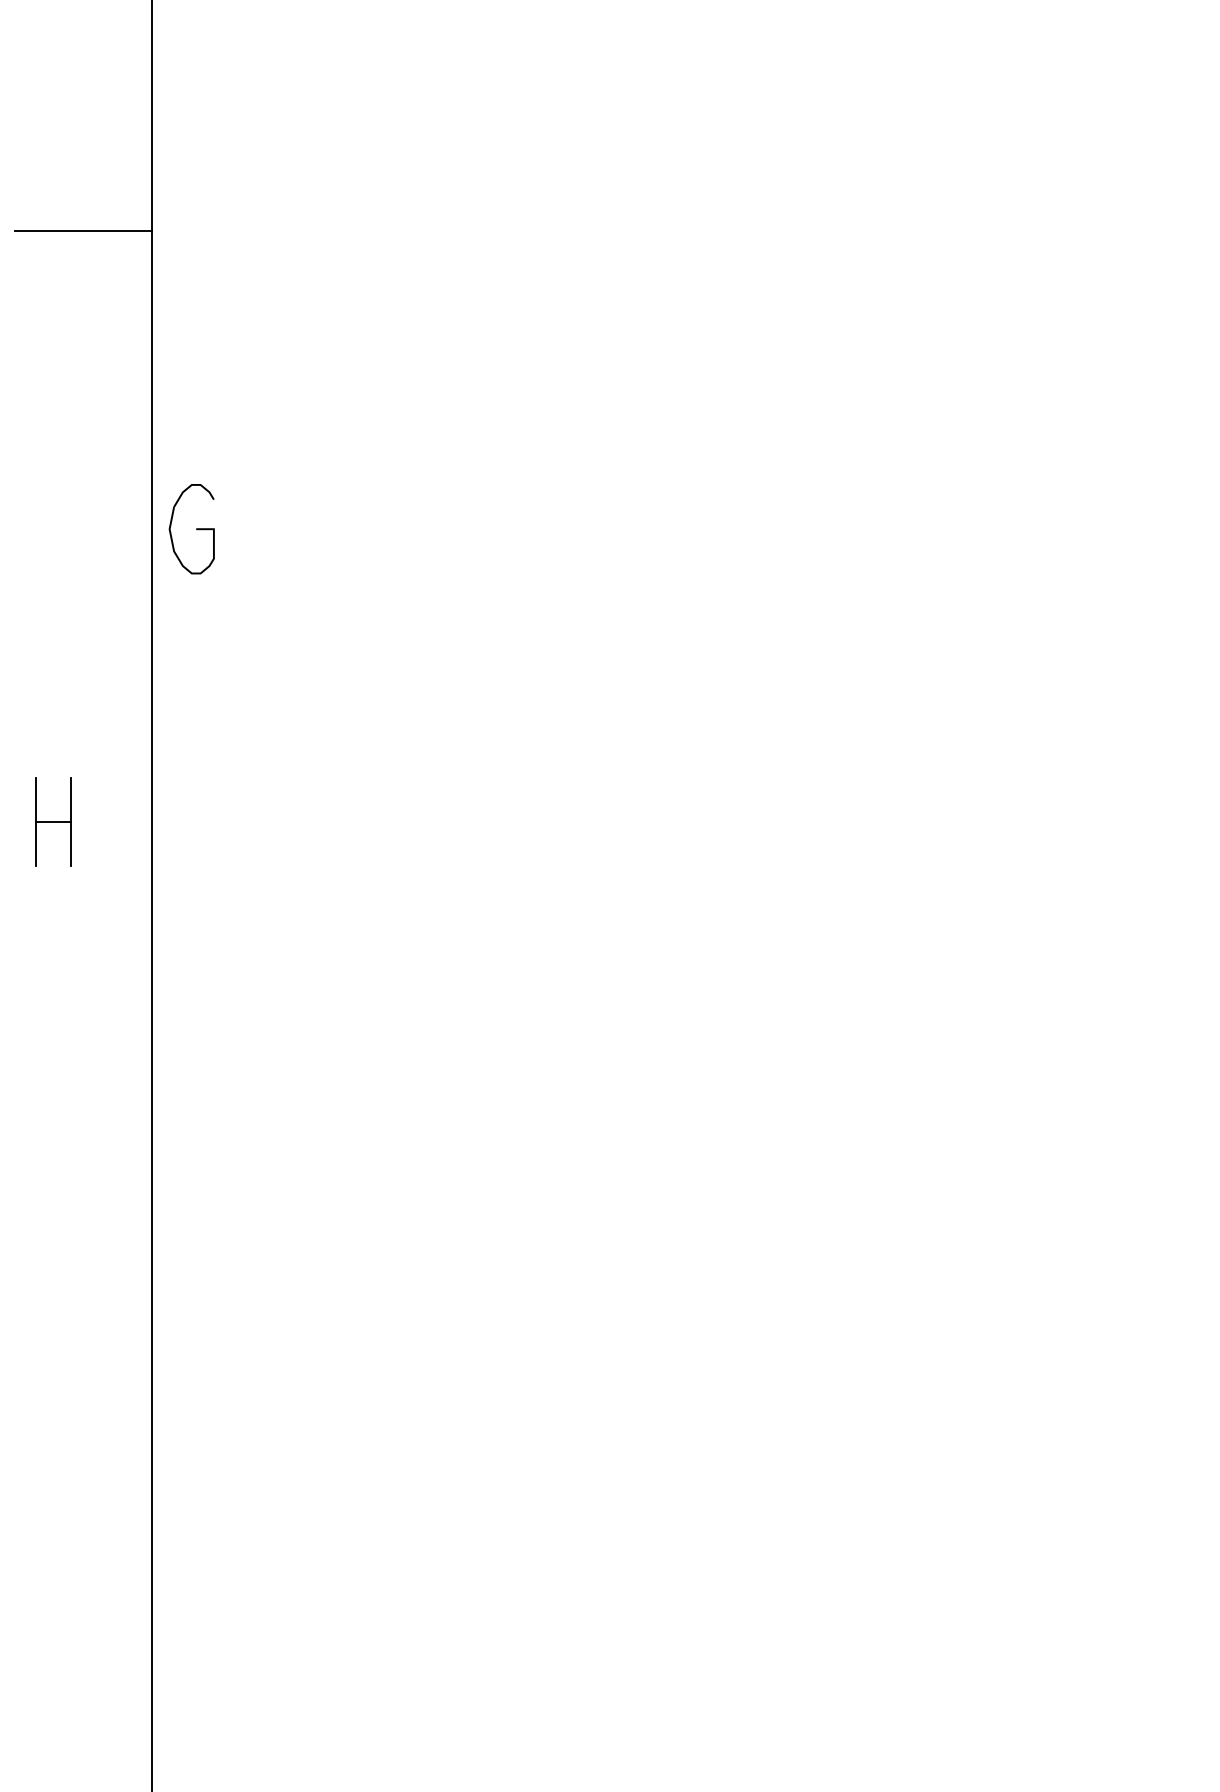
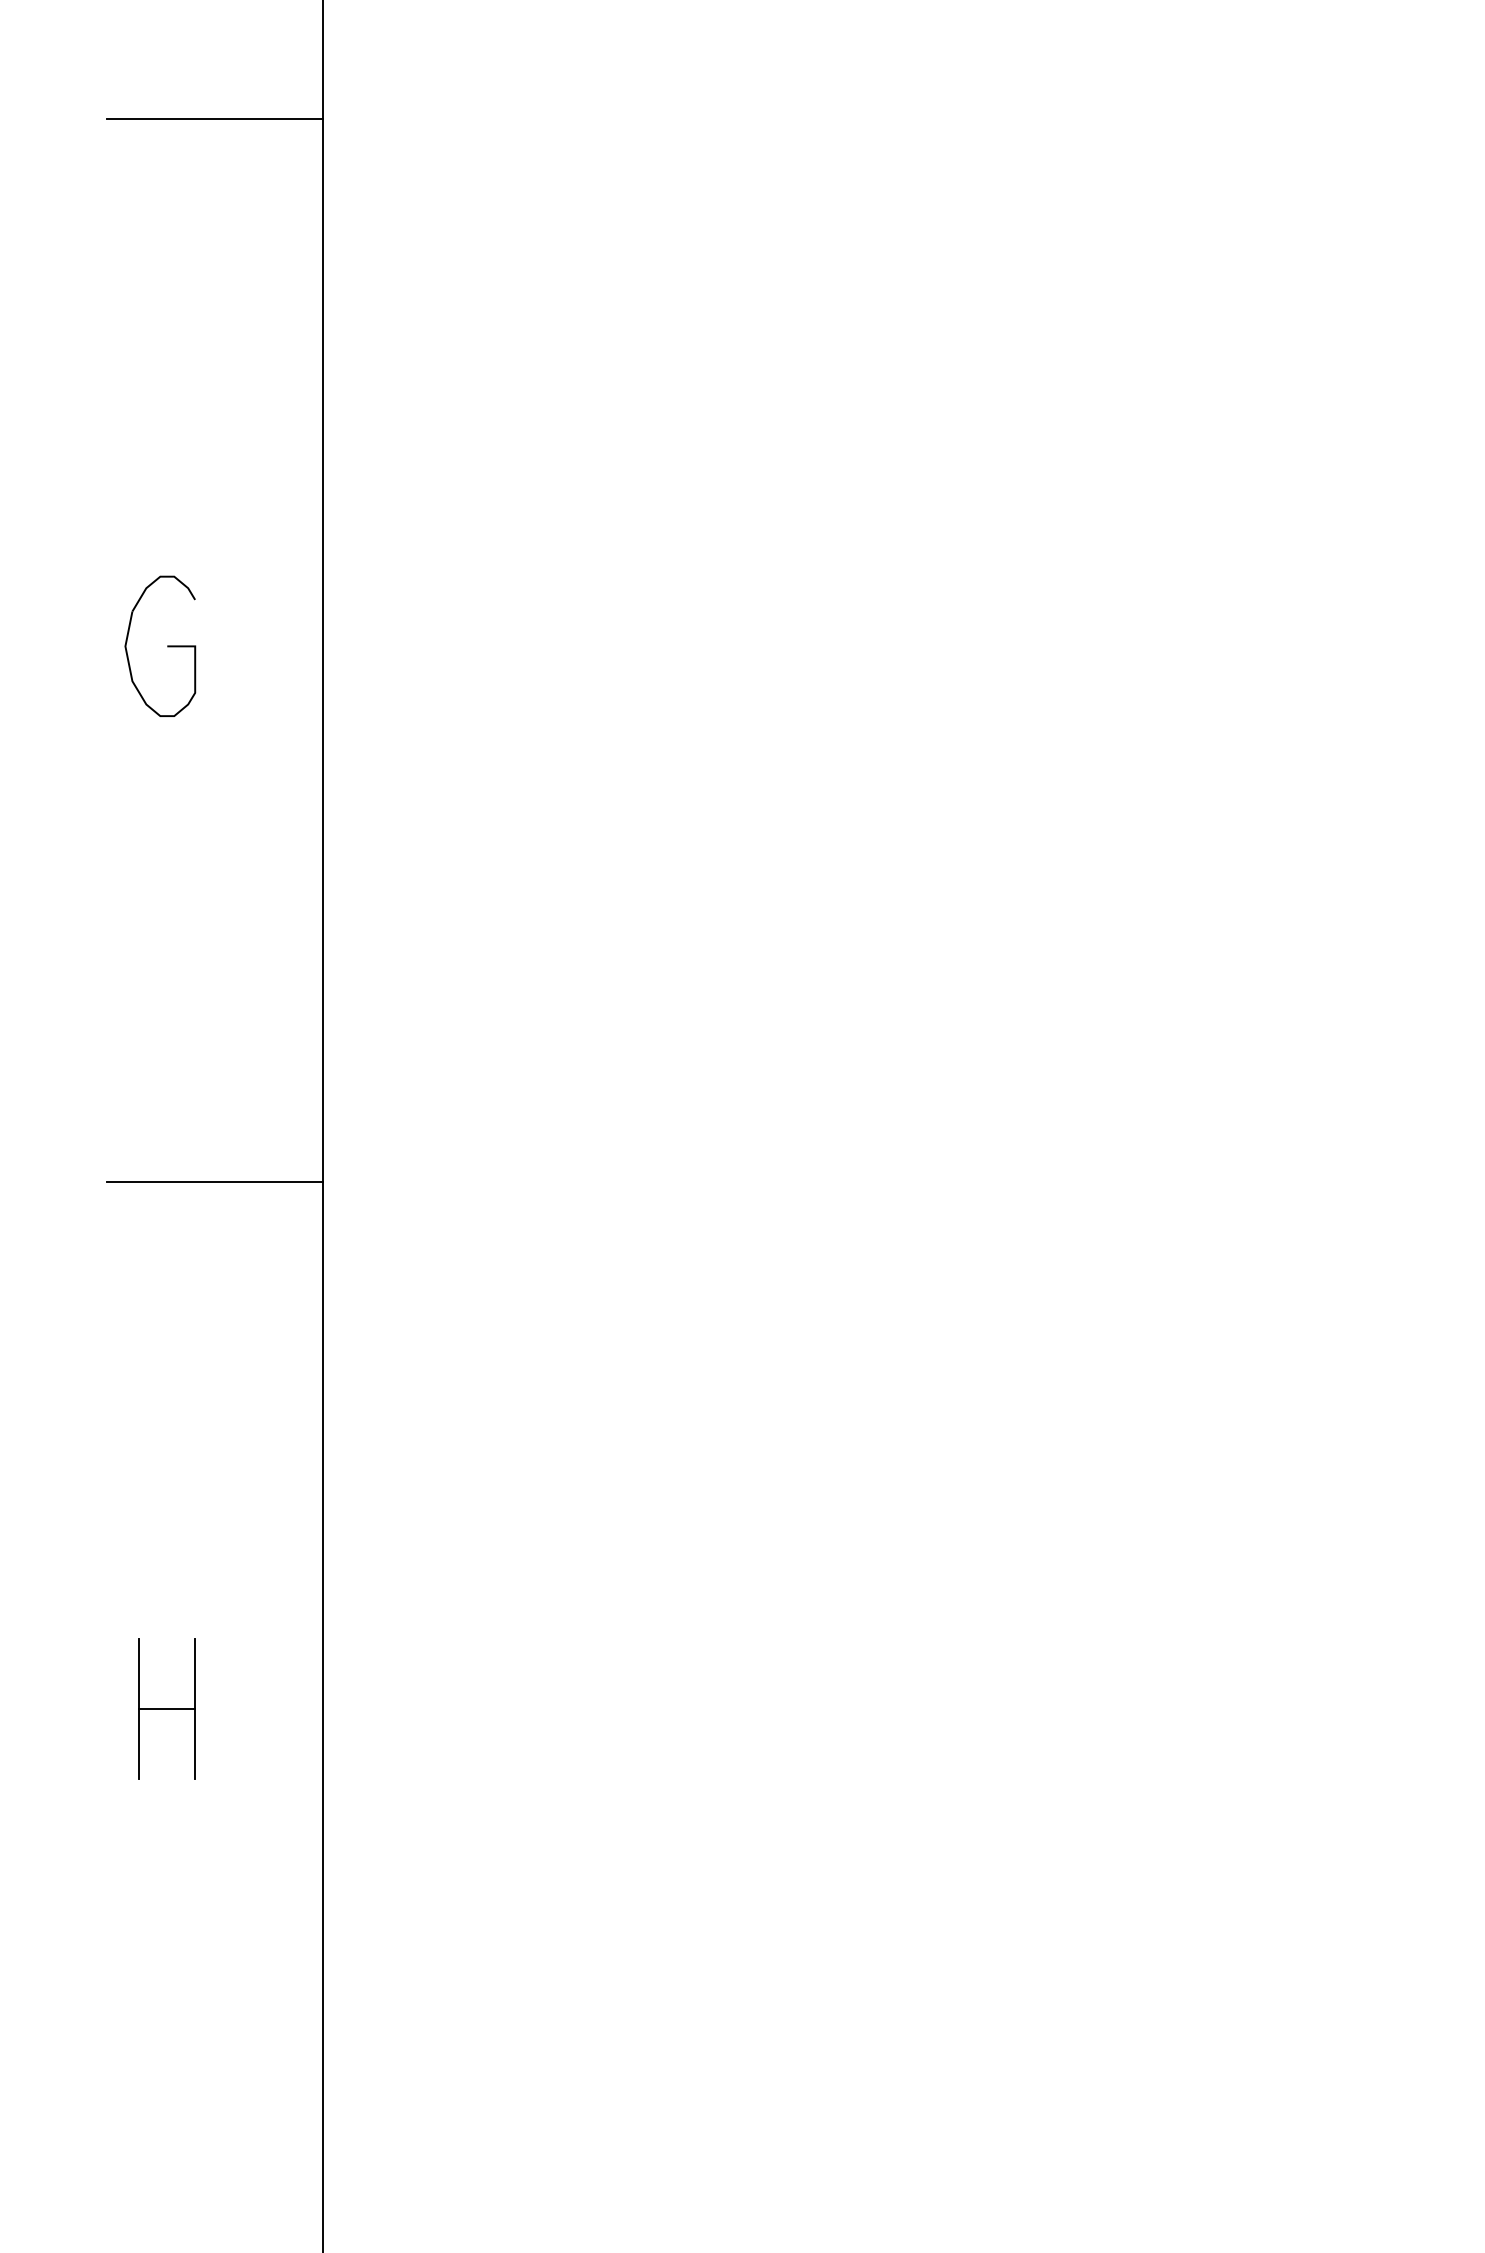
part: (191, 529) -> (159, 646), moved
part: (53, 821) -> (167, 1708), moved
line: (82, 906) -> (213, 1182), added

